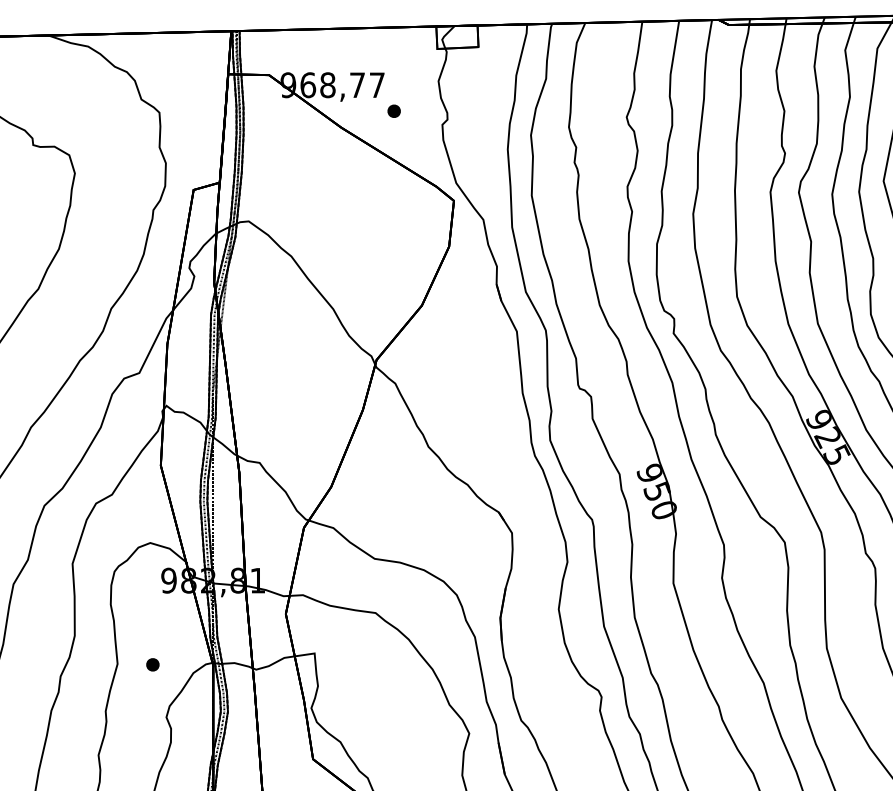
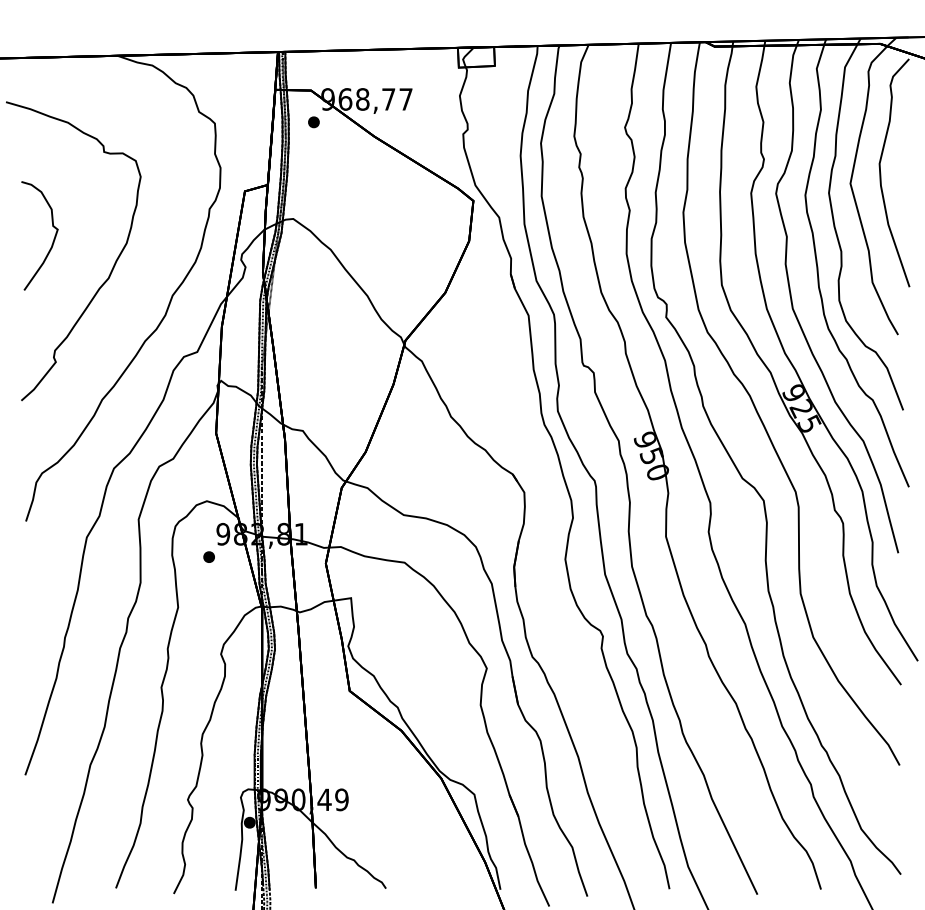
part: (393, 111) -> (313, 122), moved
part: (152, 664) -> (208, 556), moved

